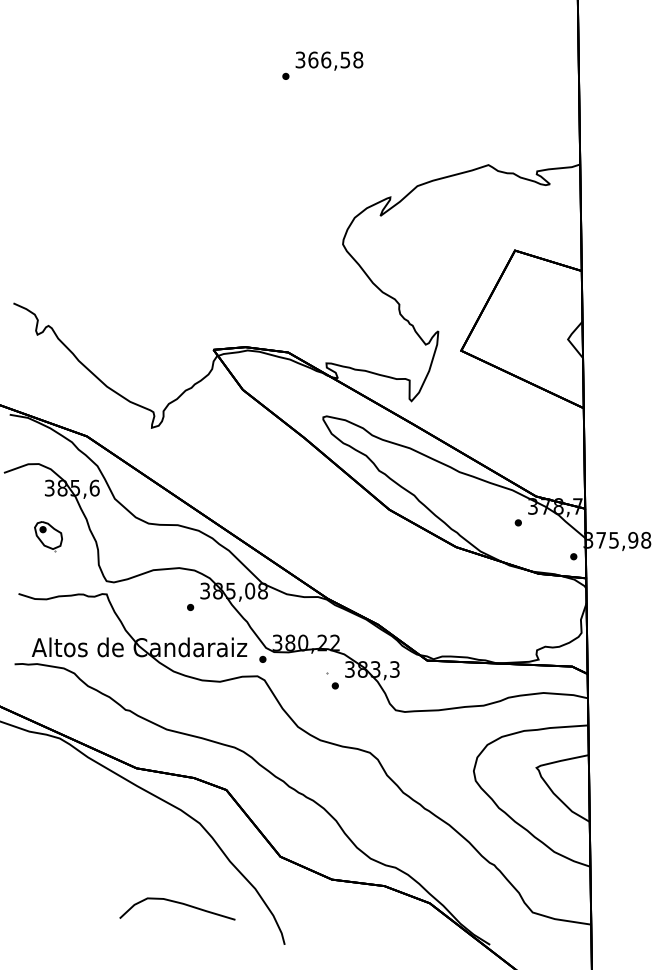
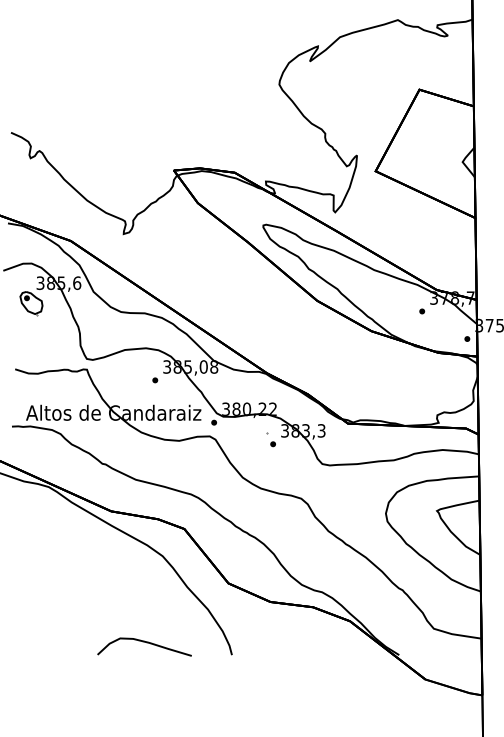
part: (48, 536) -> (31, 303), moved
curve: (177, 903) -> (144, 642), moved

